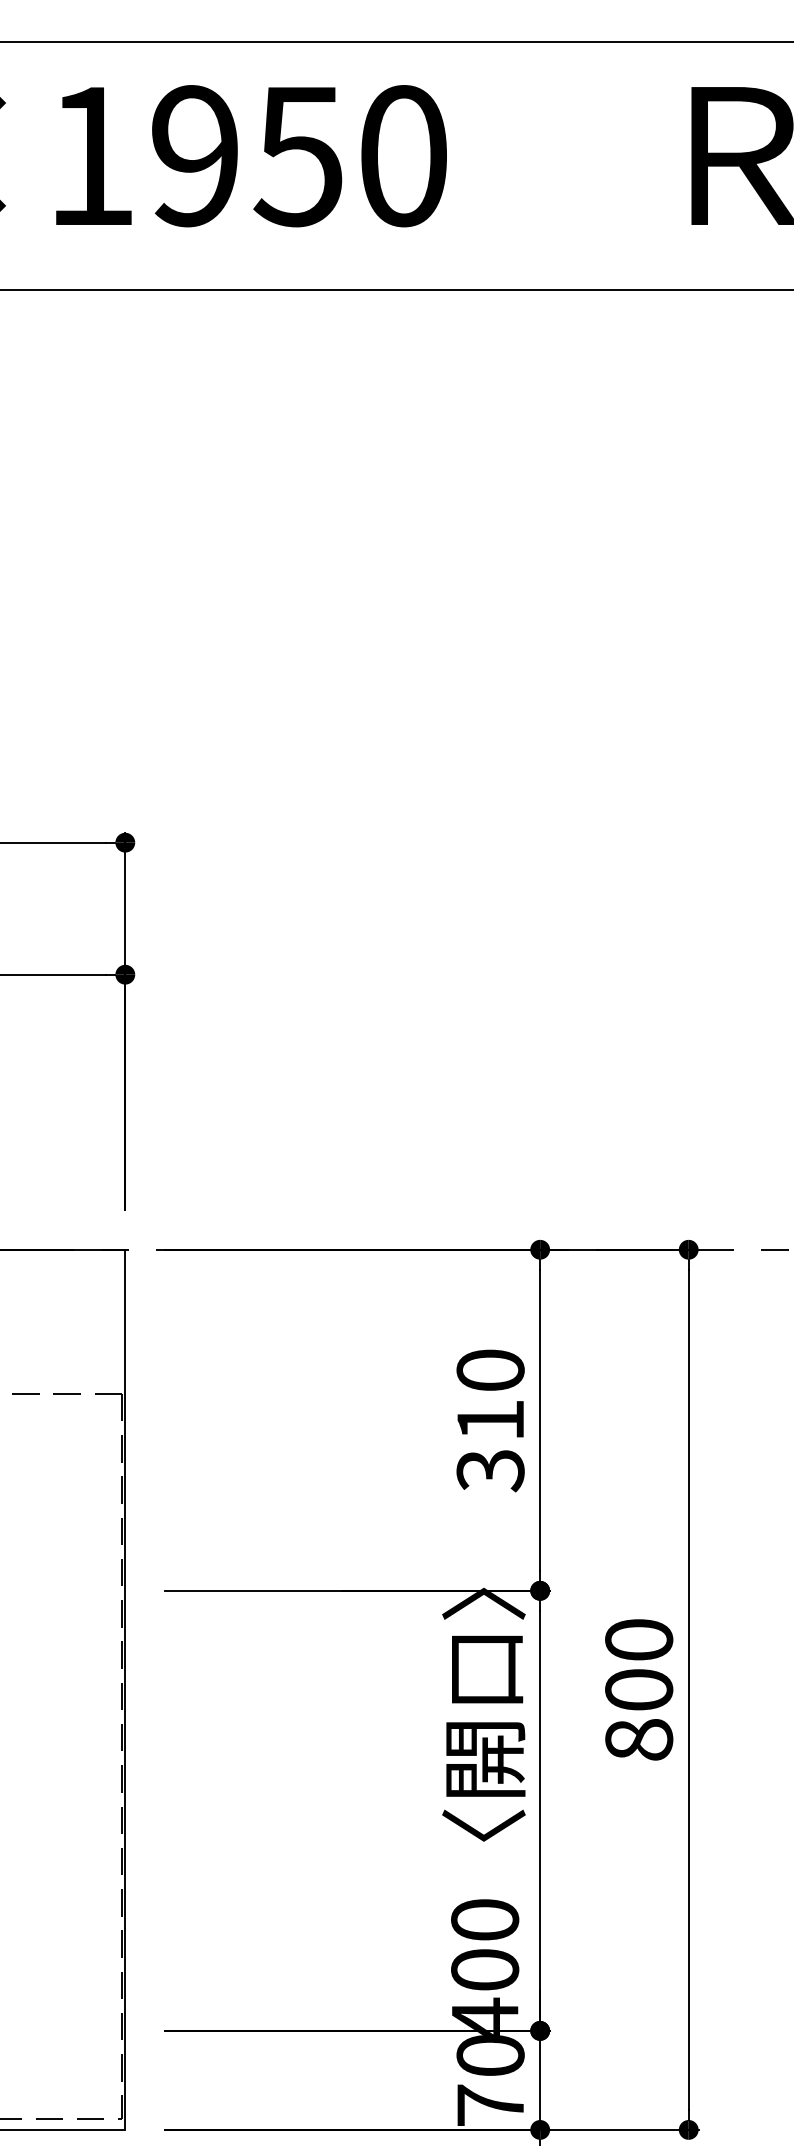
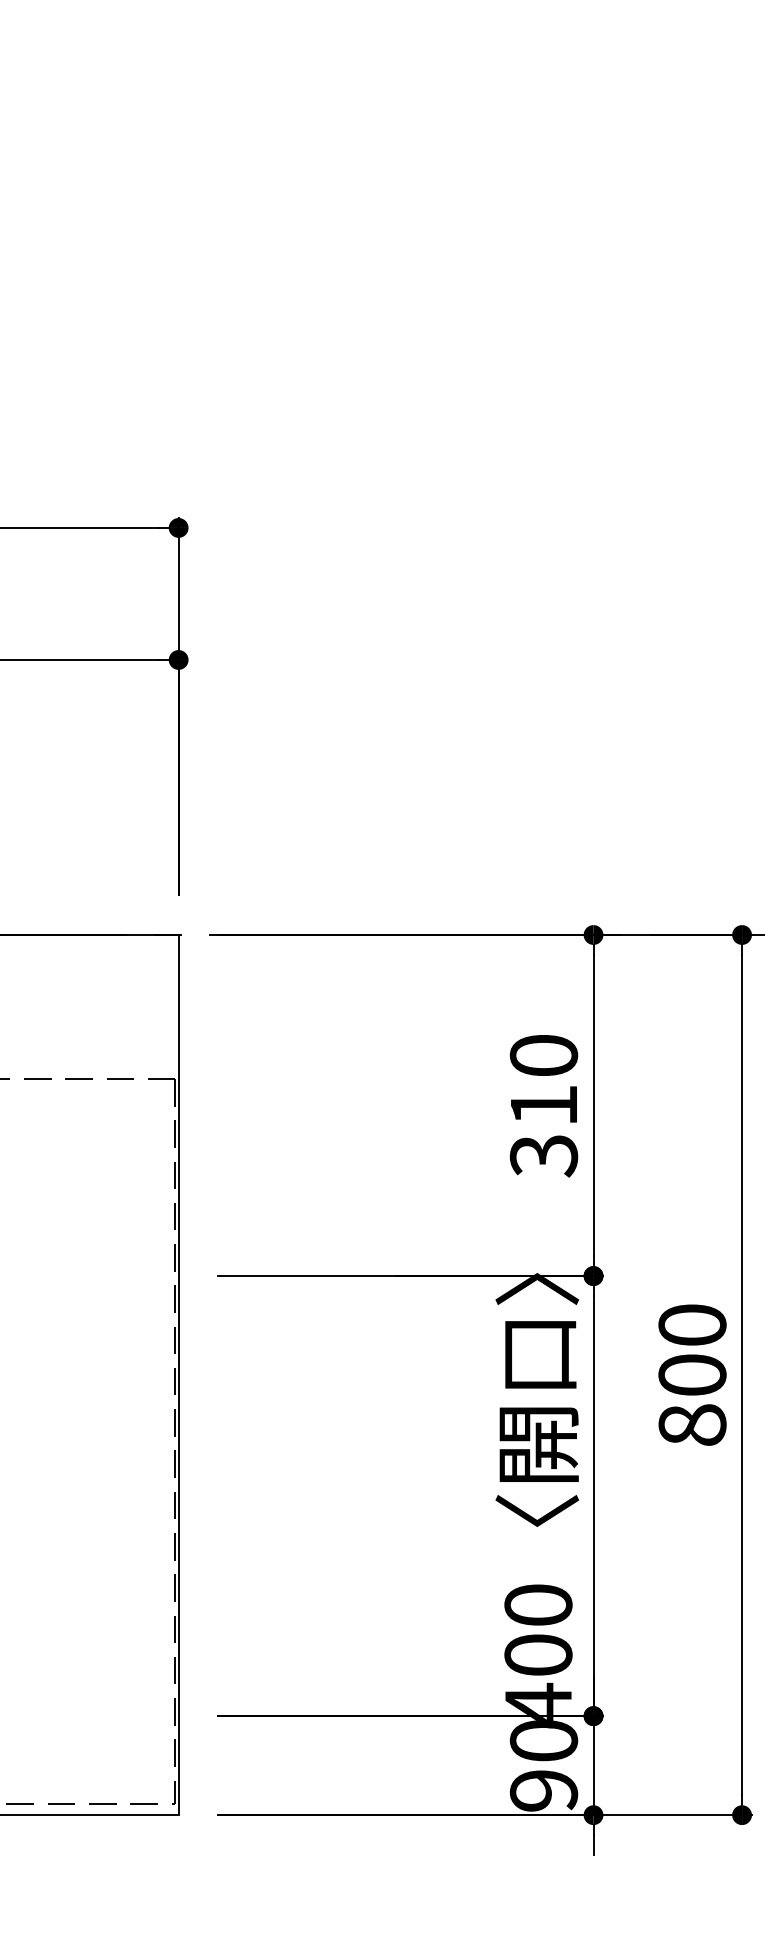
text: (490, 2105) -> (543, 1790), 70 -> 90

